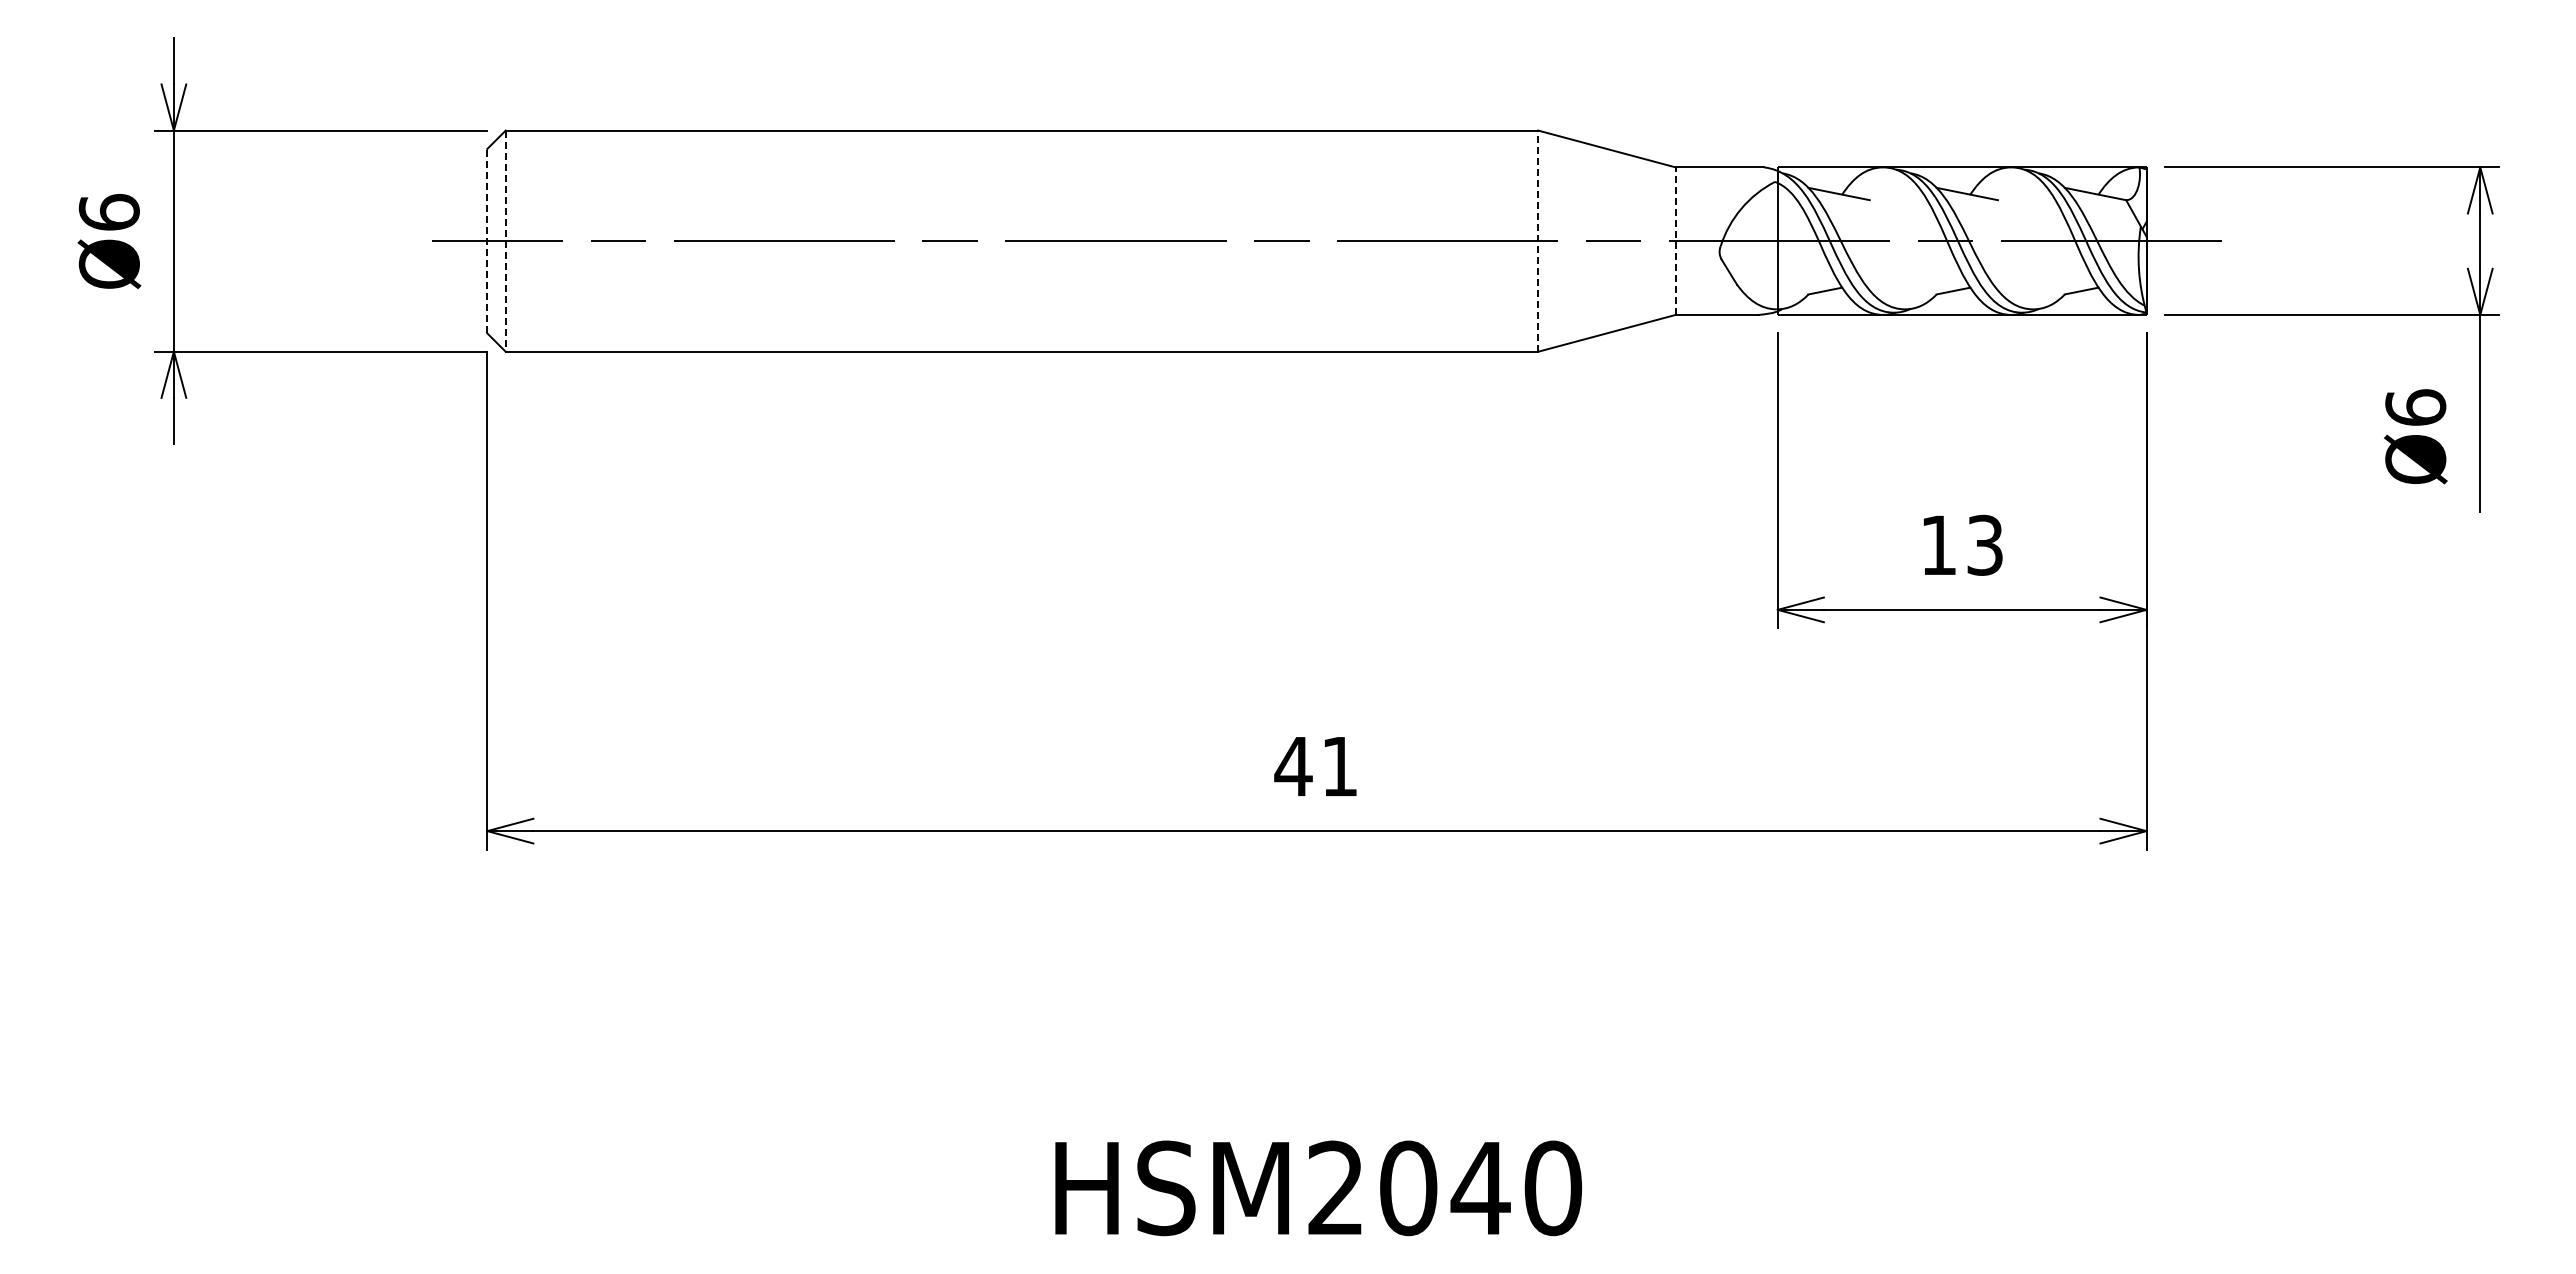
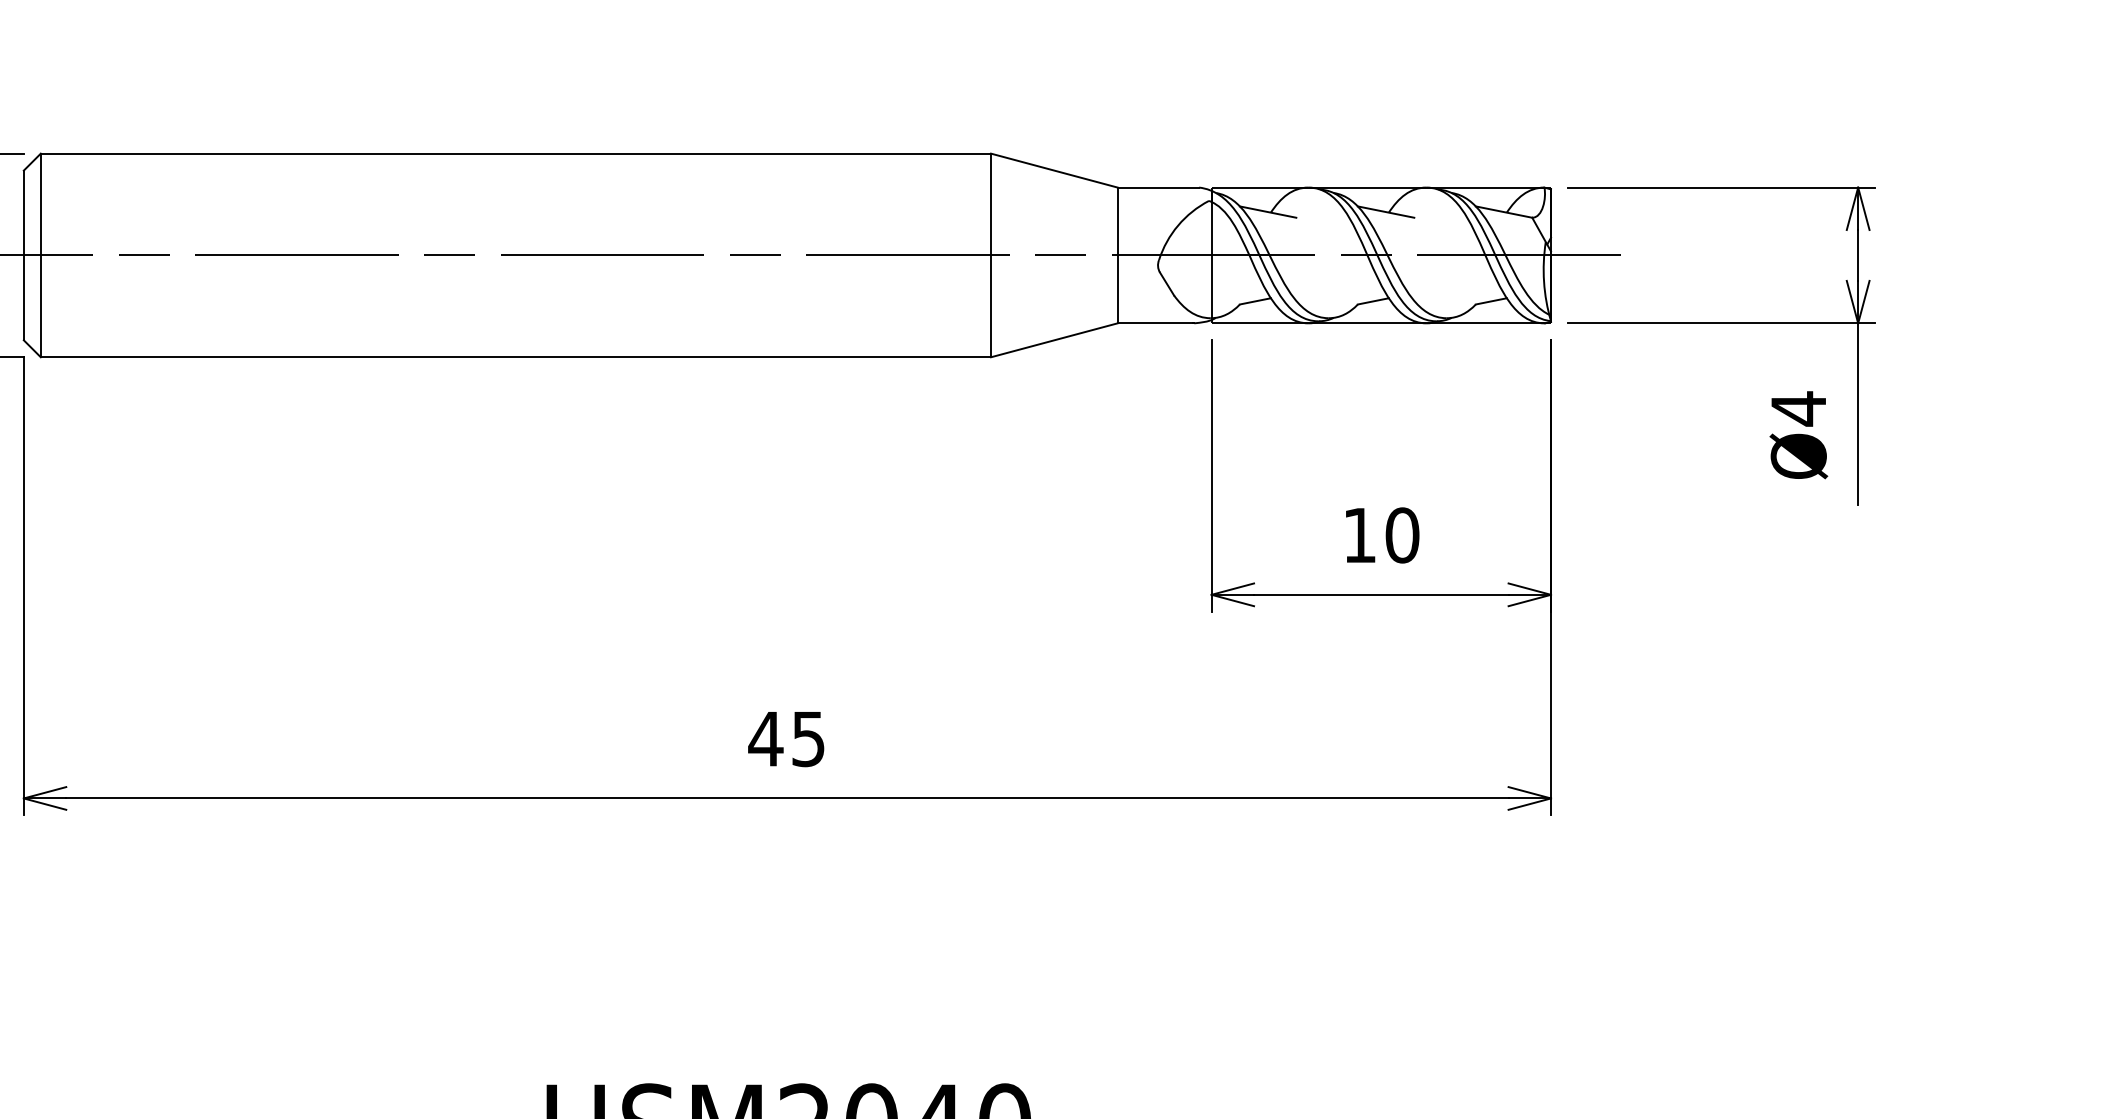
line: (487, 240) -> (24, 254), dashed -> solid
line: (505, 241) -> (40, 255), dashed -> solid
line: (1538, 241) -> (991, 255), dashed -> solid
line: (1675, 241) -> (1117, 255), dashed -> solid
text: (2415, 407) -> (1798, 408), Ø6 -> Ø4
text: (1985, 544) -> (1402, 534), 13 -> 10
text: (1339, 767) -> (808, 739), 41 -> 45

